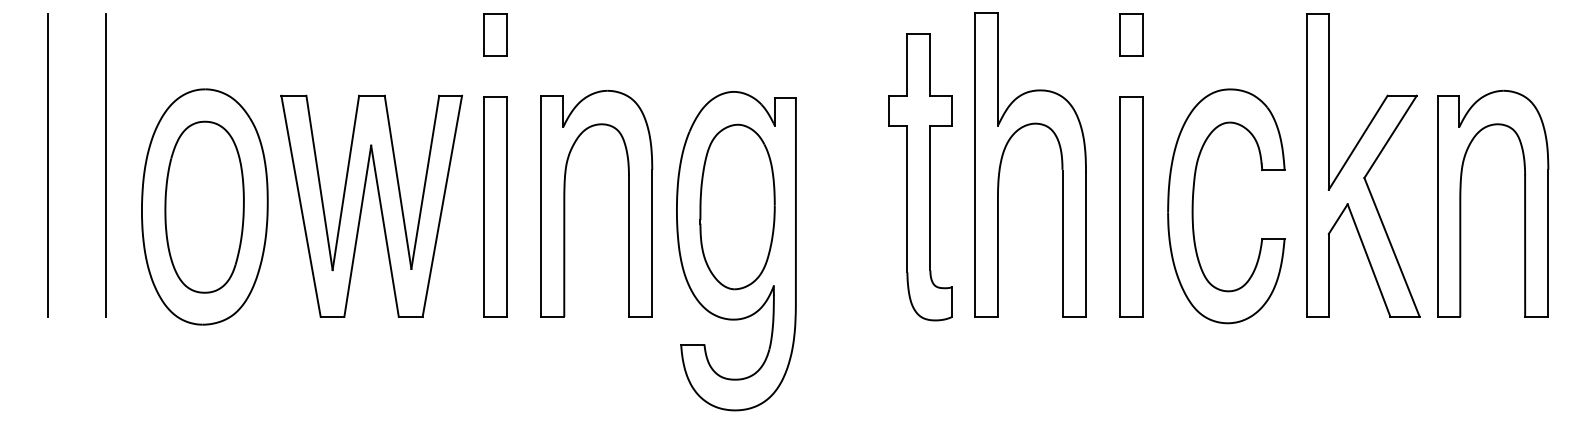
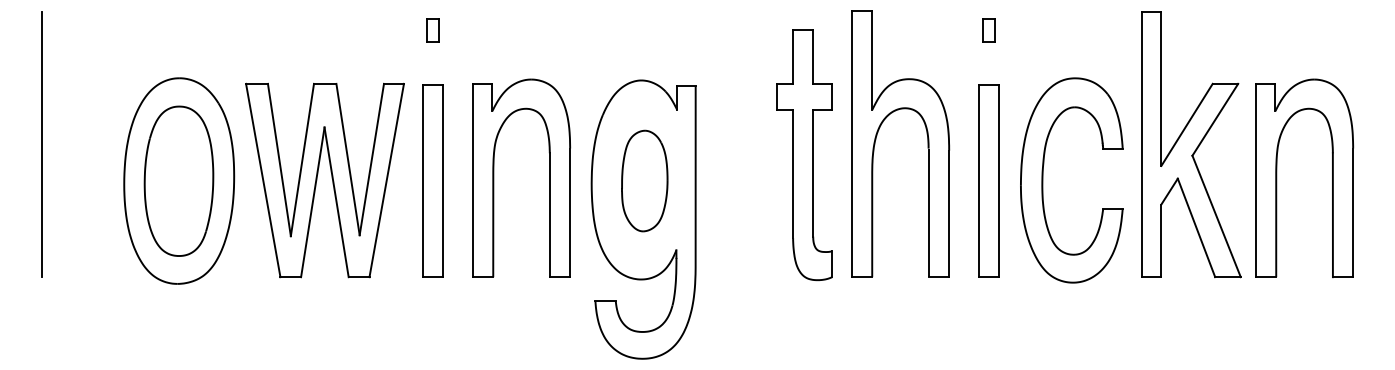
part: (494, 34) -> (432, 30), size x0.6
part: (1131, 34) -> (988, 30), size x0.6
line: (105, 165) -> (92, 144), removed
part: (737, 206) -> (644, 180), size x0.7

